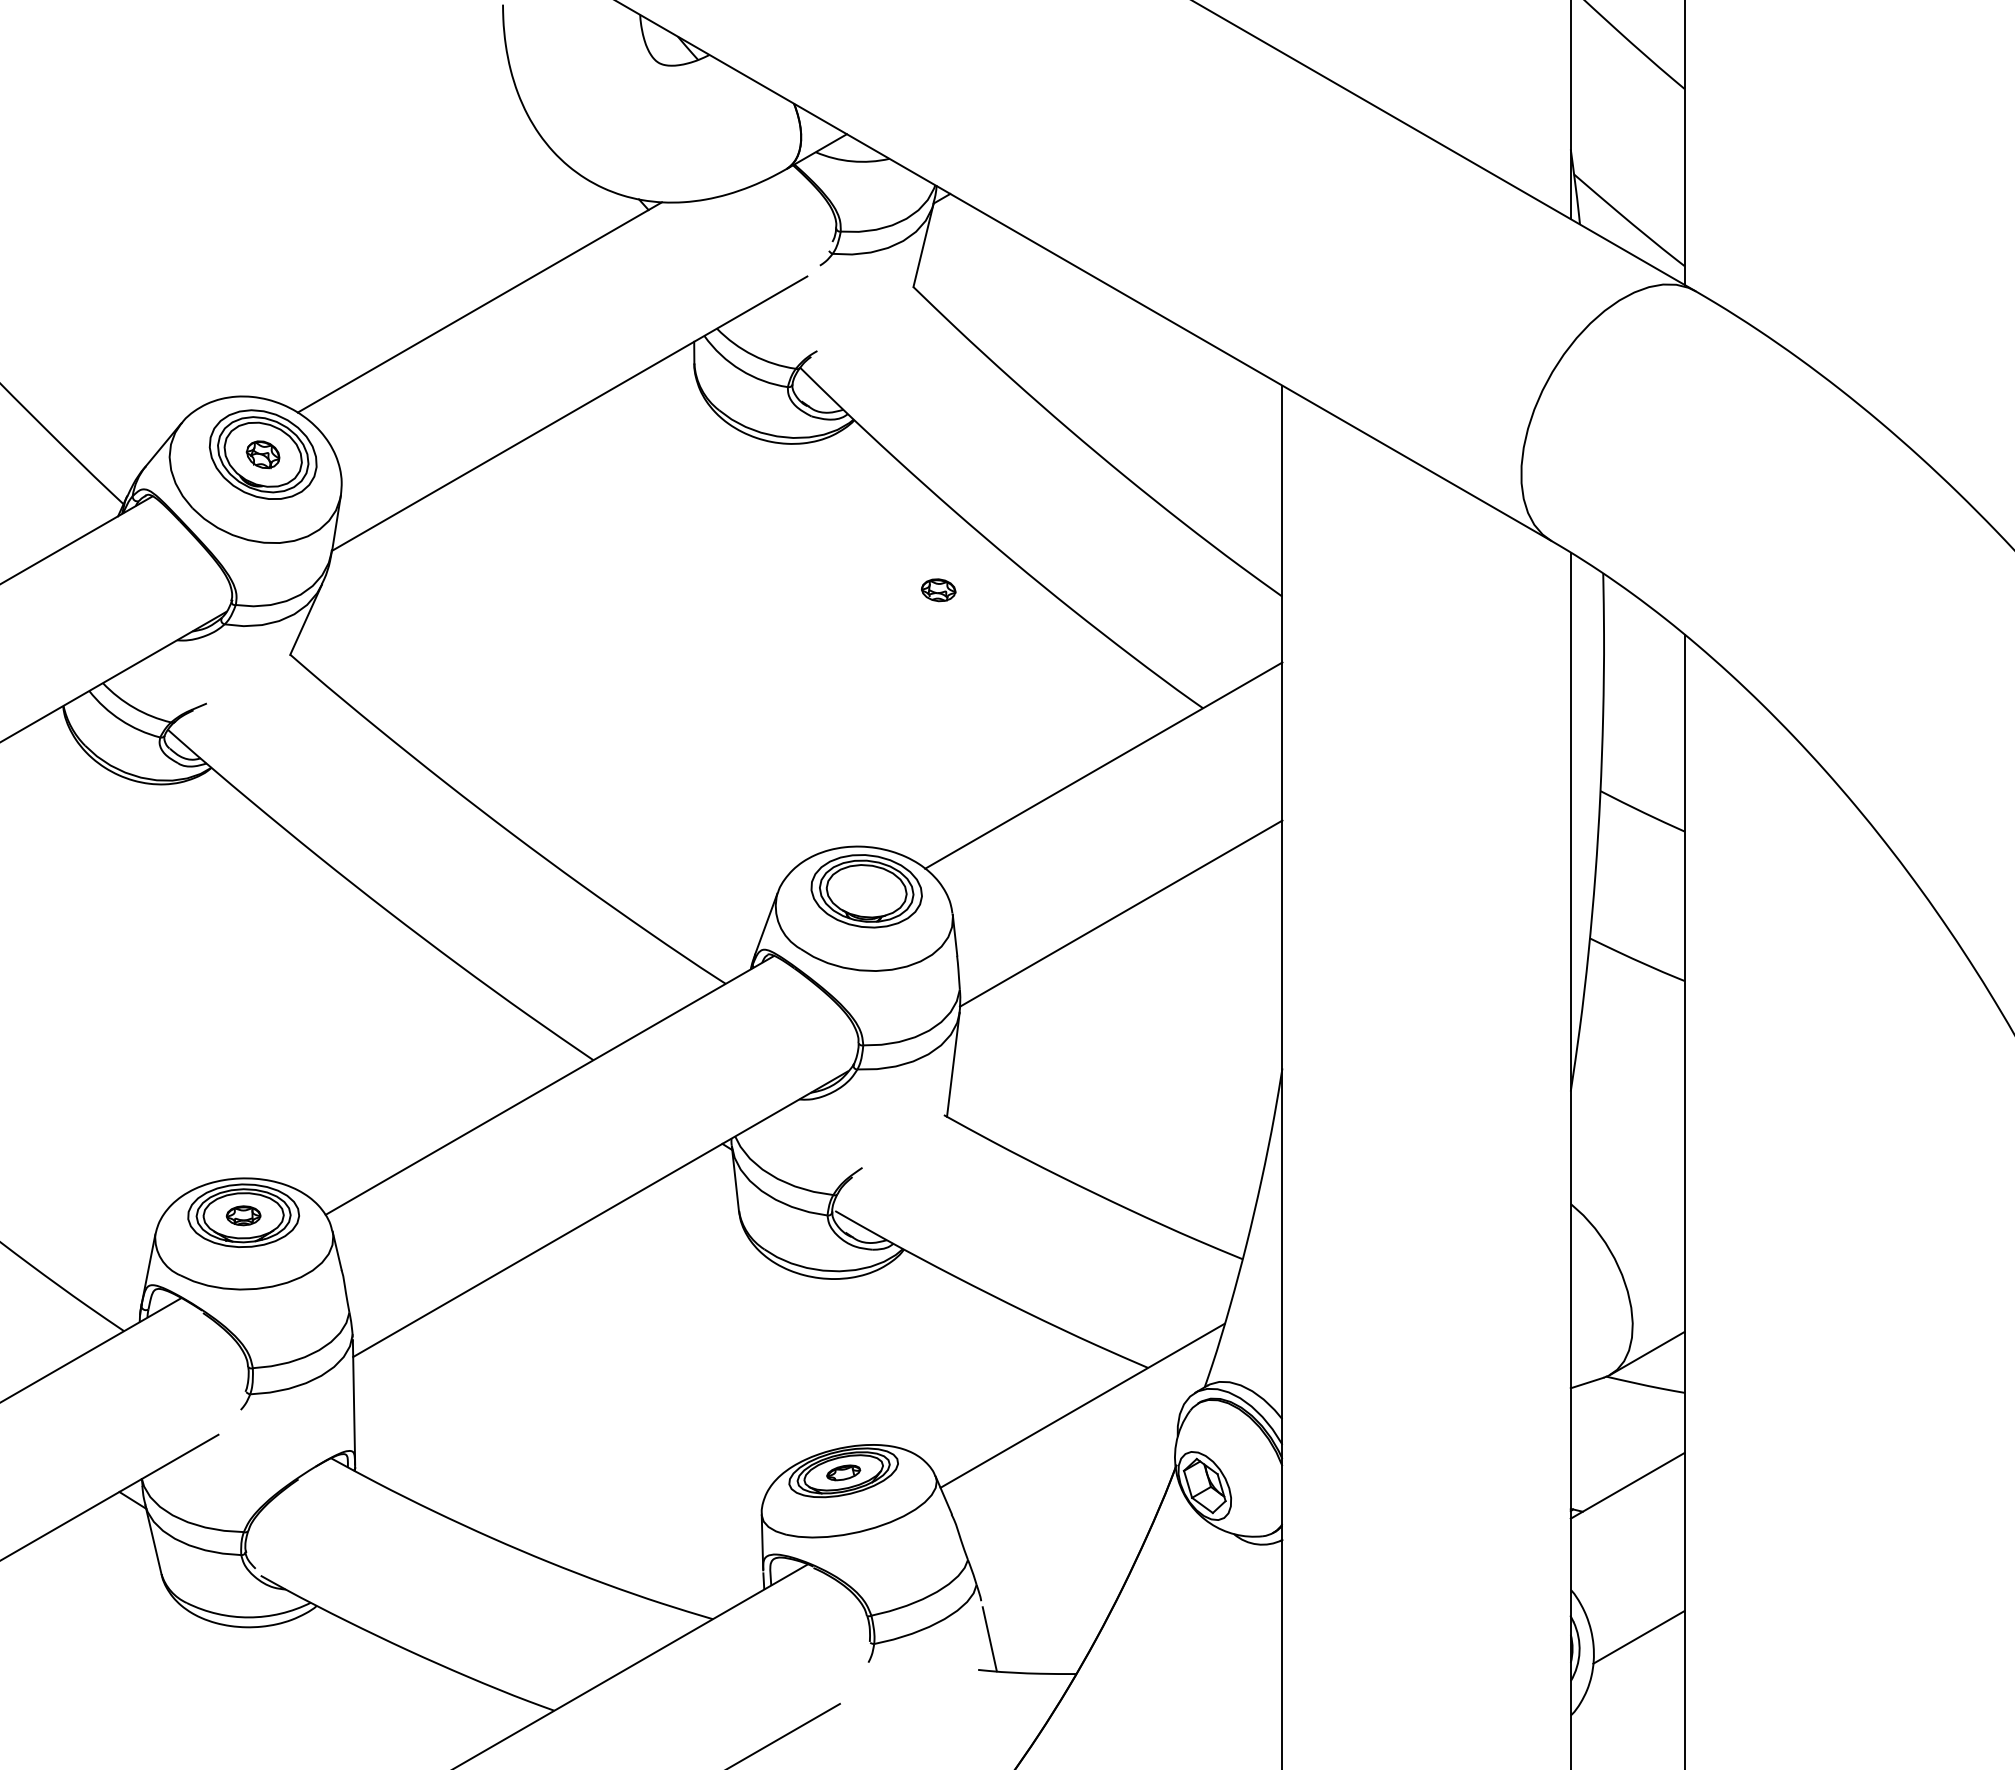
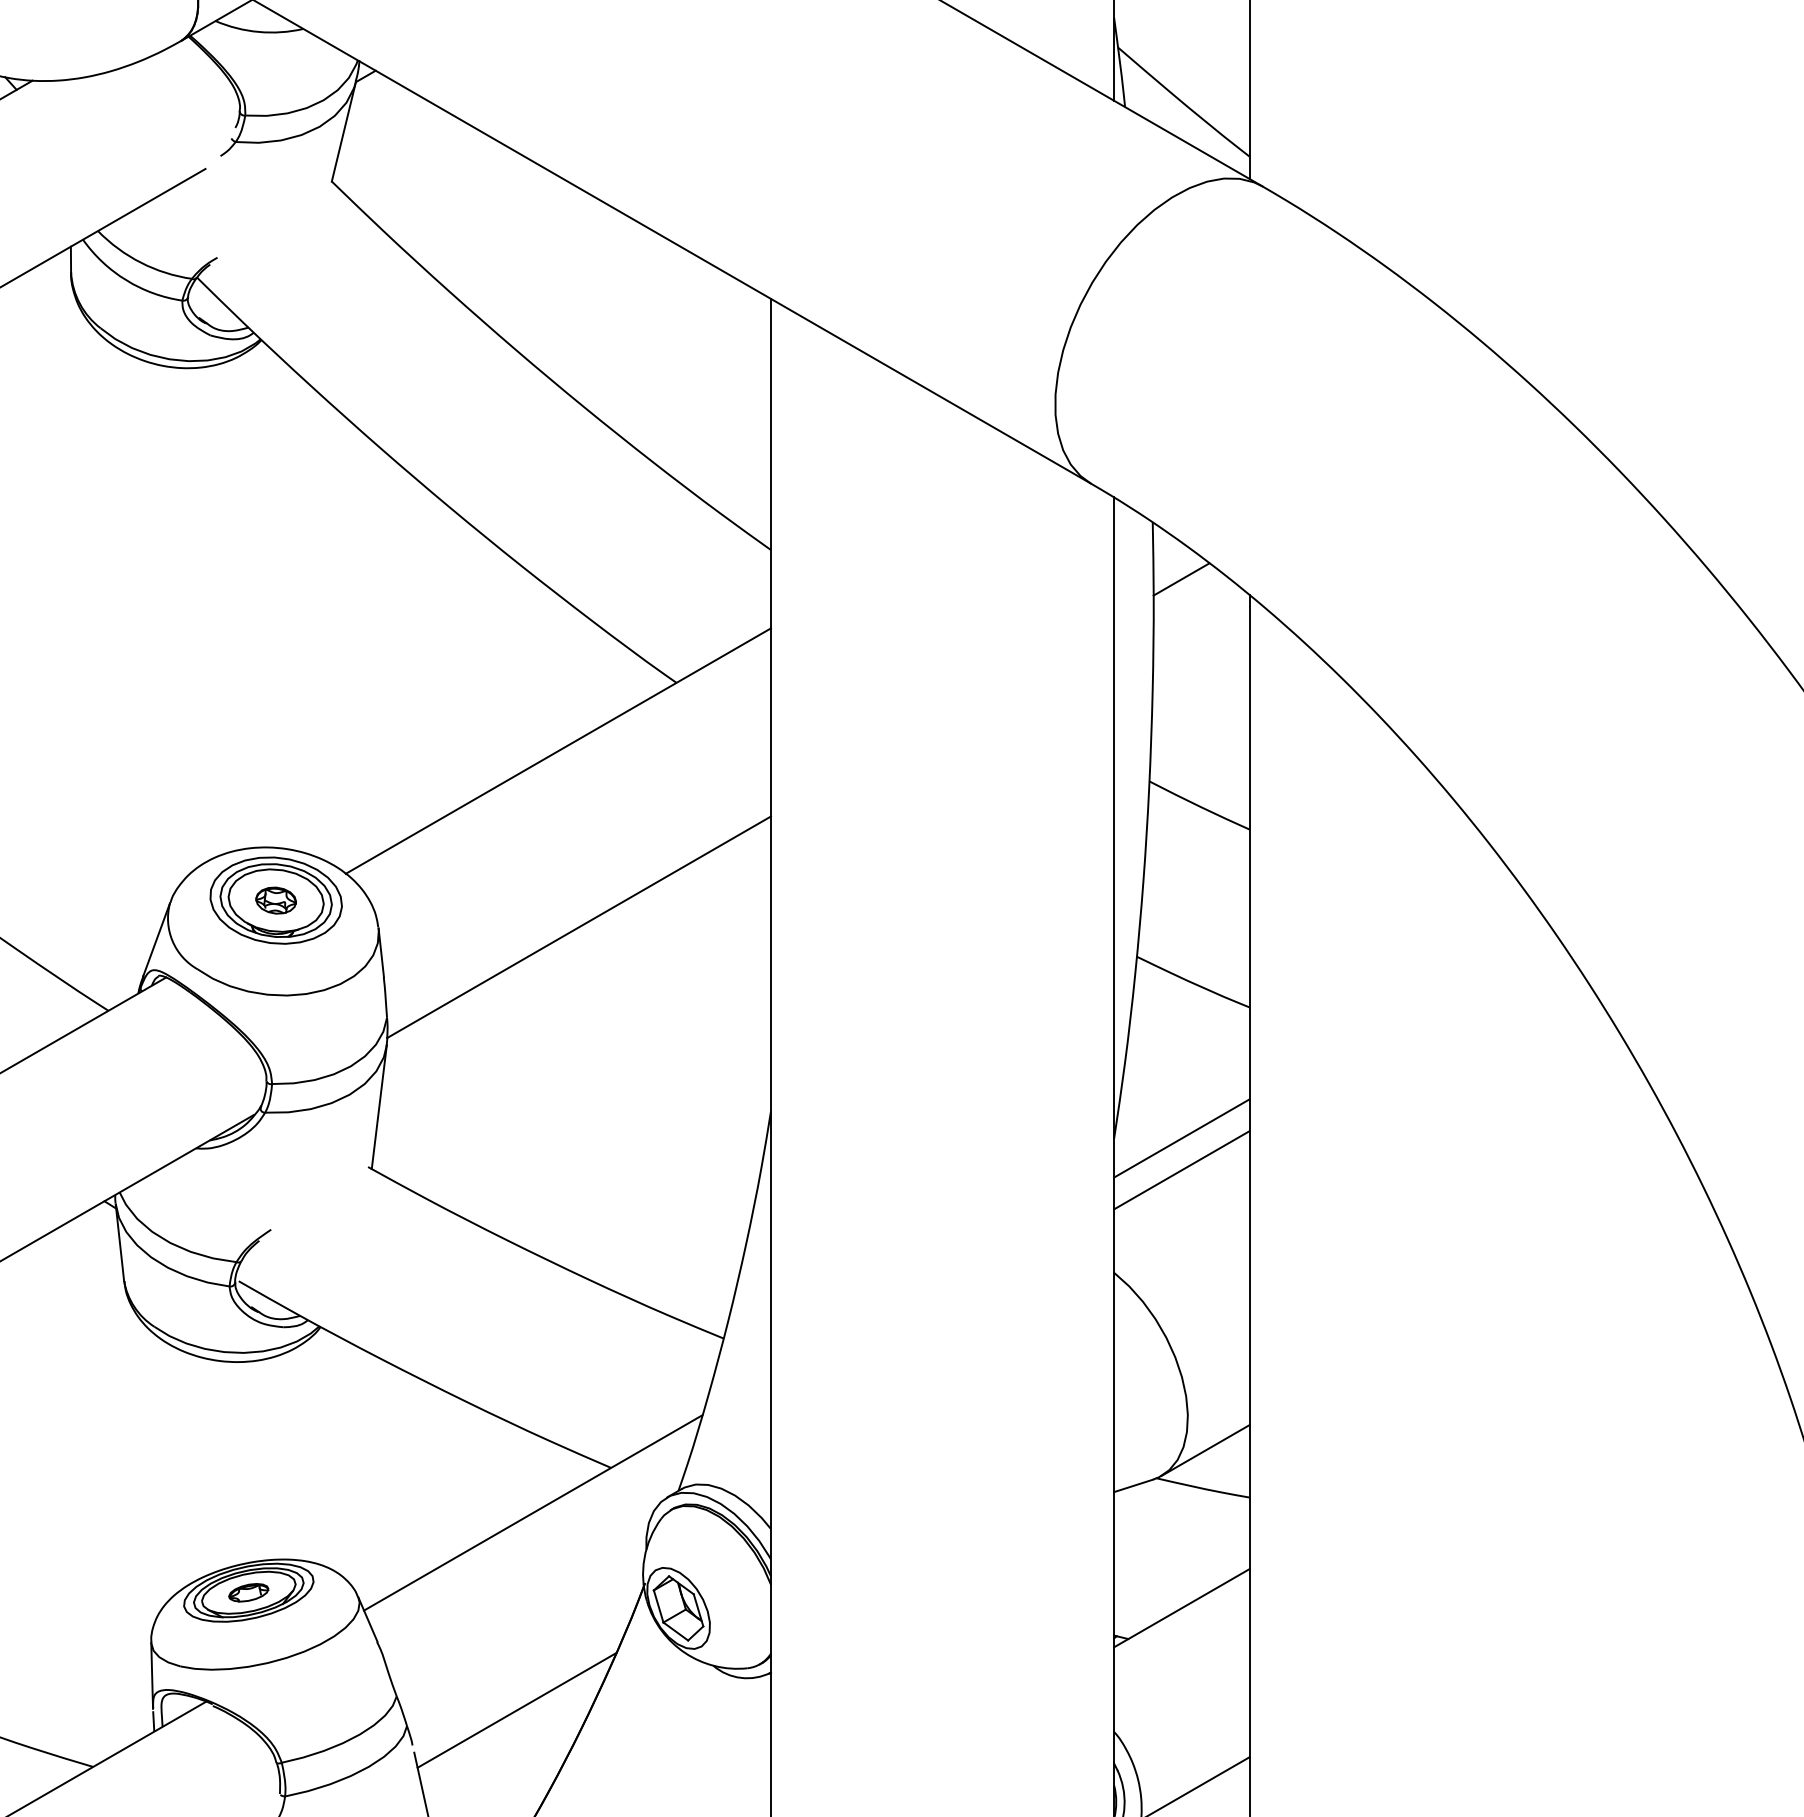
part: (938, 590) -> (275, 900), moved
line: (1627, 620) -> (1181, 578), added
line: (1627, 1090) -> (1181, 1137), added
line: (1627, 1117) -> (1181, 1169), added
line: (1068, 1571) -> (516, 1710), added

